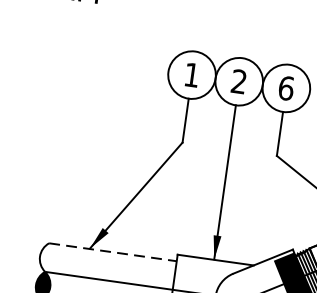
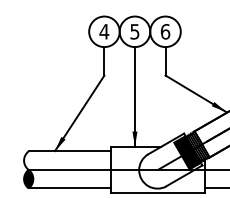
text: (192, 74) -> (104, 31), 1 -> 4
text: (238, 81) -> (134, 31), 2 -> 5
line: (113, 252) -> (70, 151), dashed -> solid

